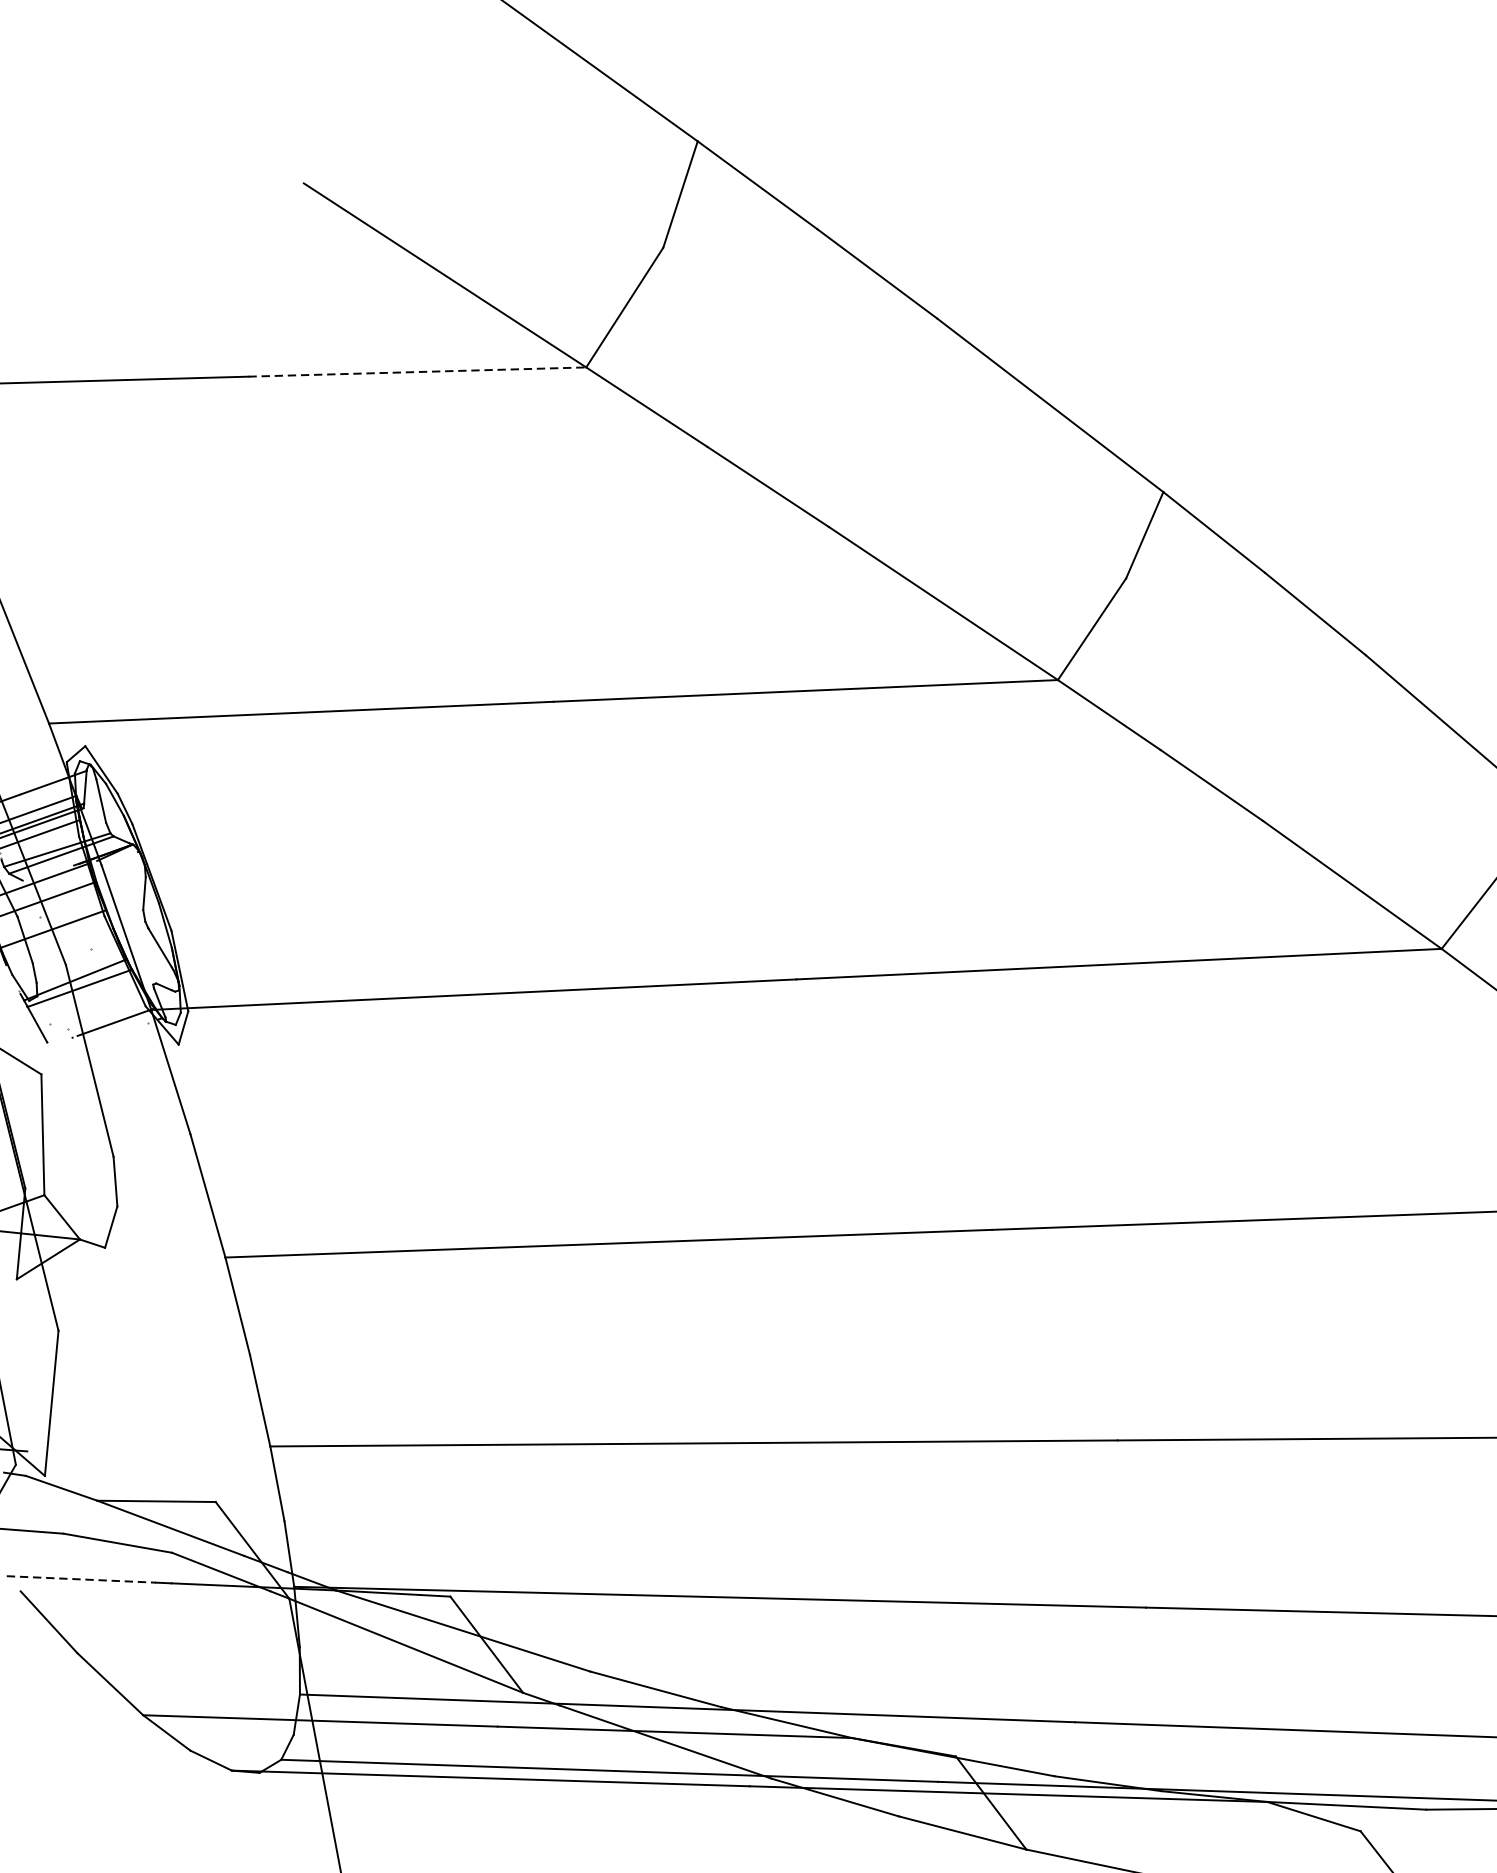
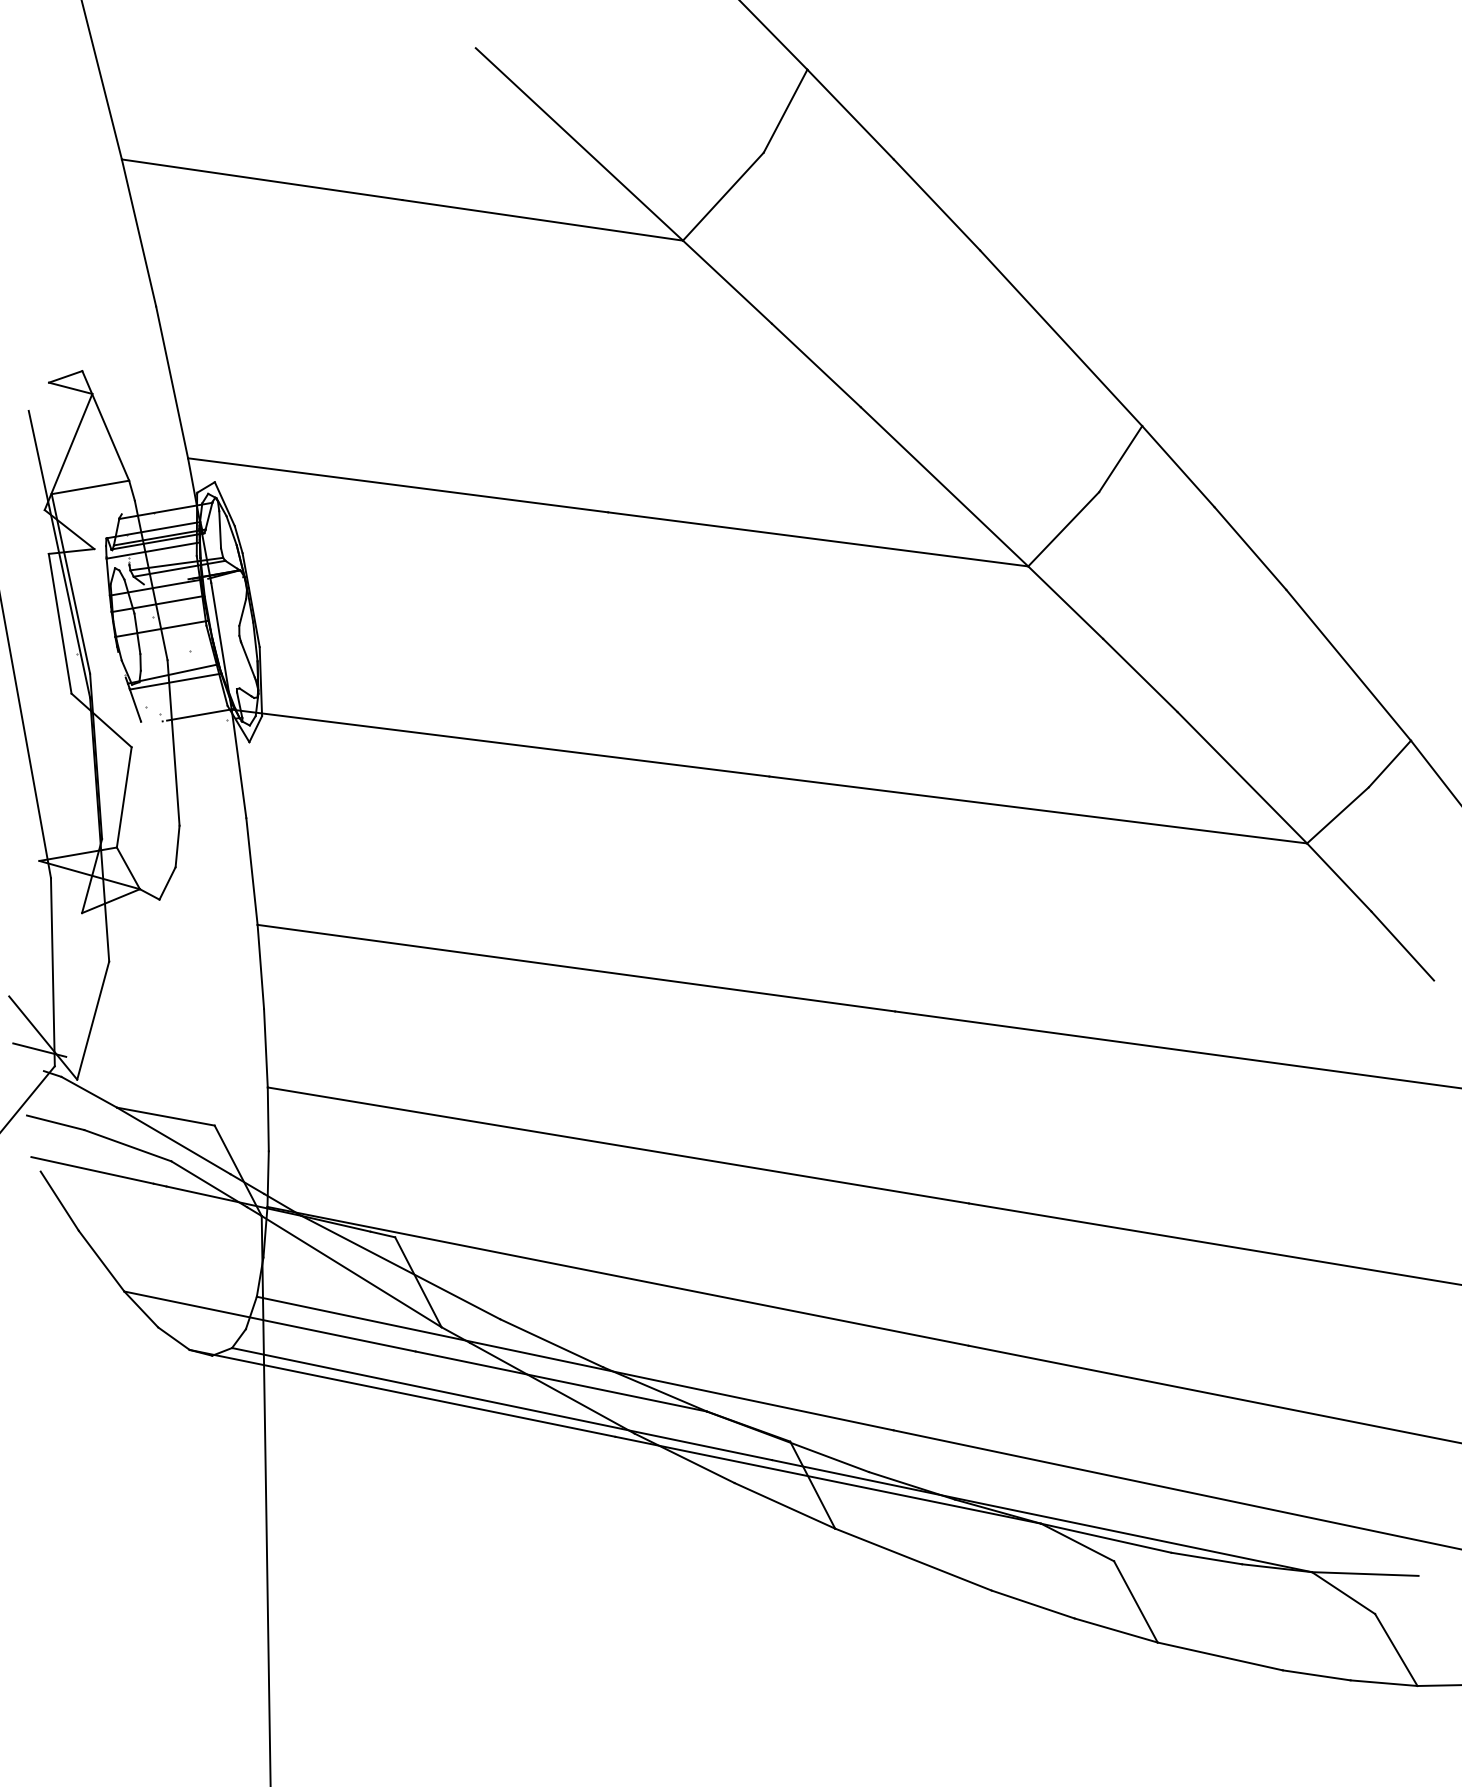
line: (417, 372) -> (542, 220), dashed -> solid
line: (81, 1579) -> (92, 1170), dashed -> solid

